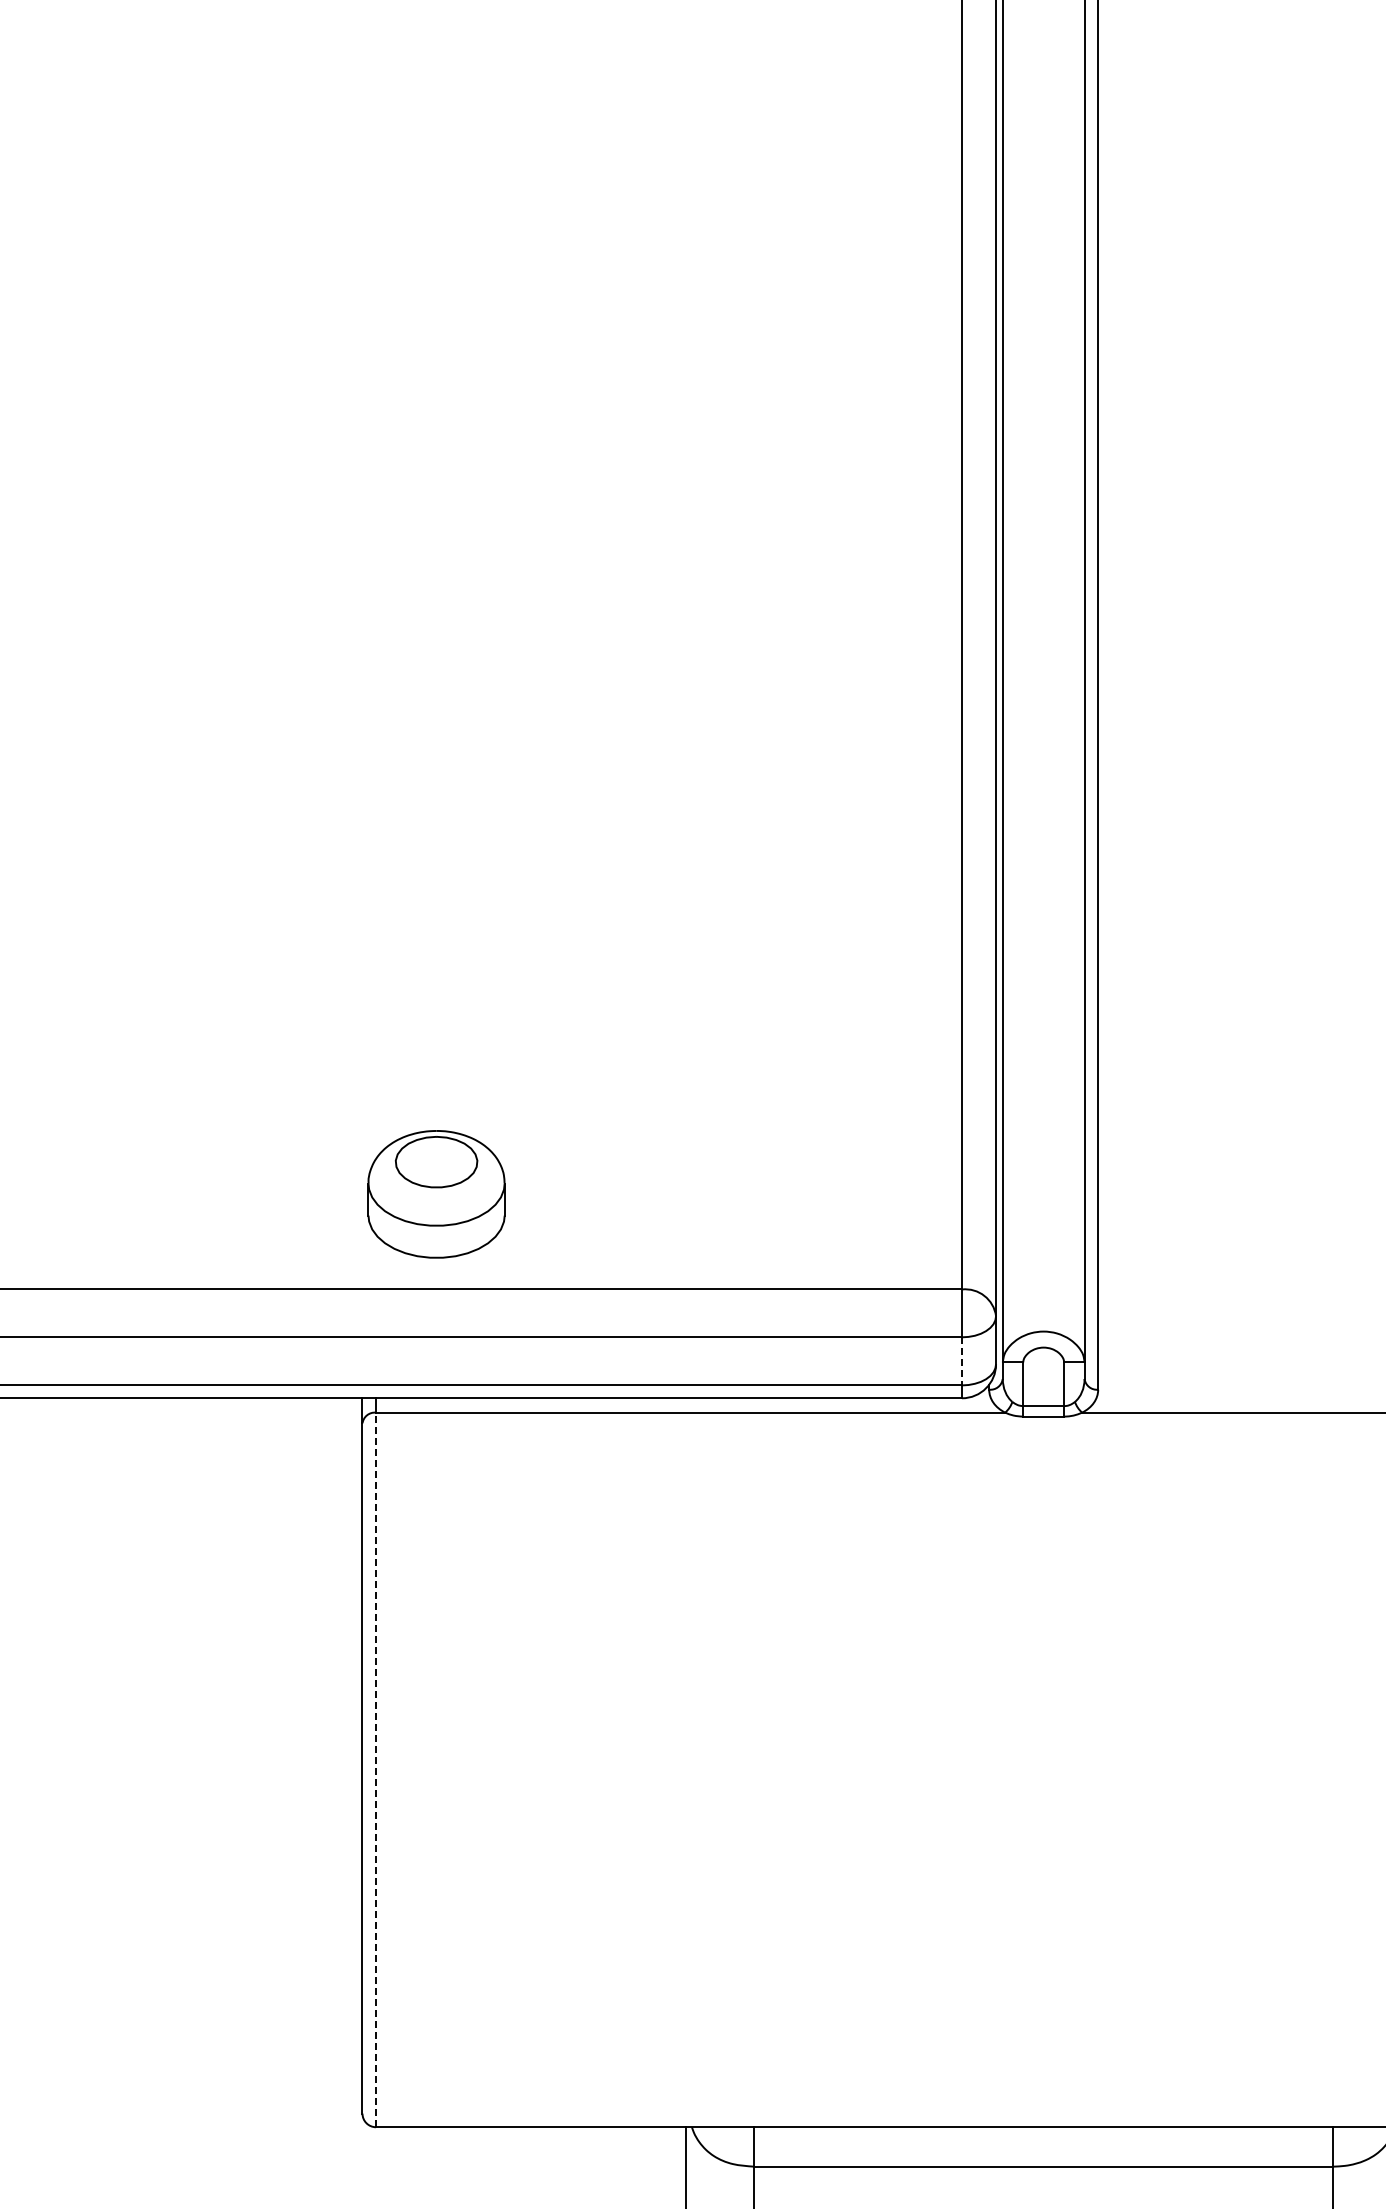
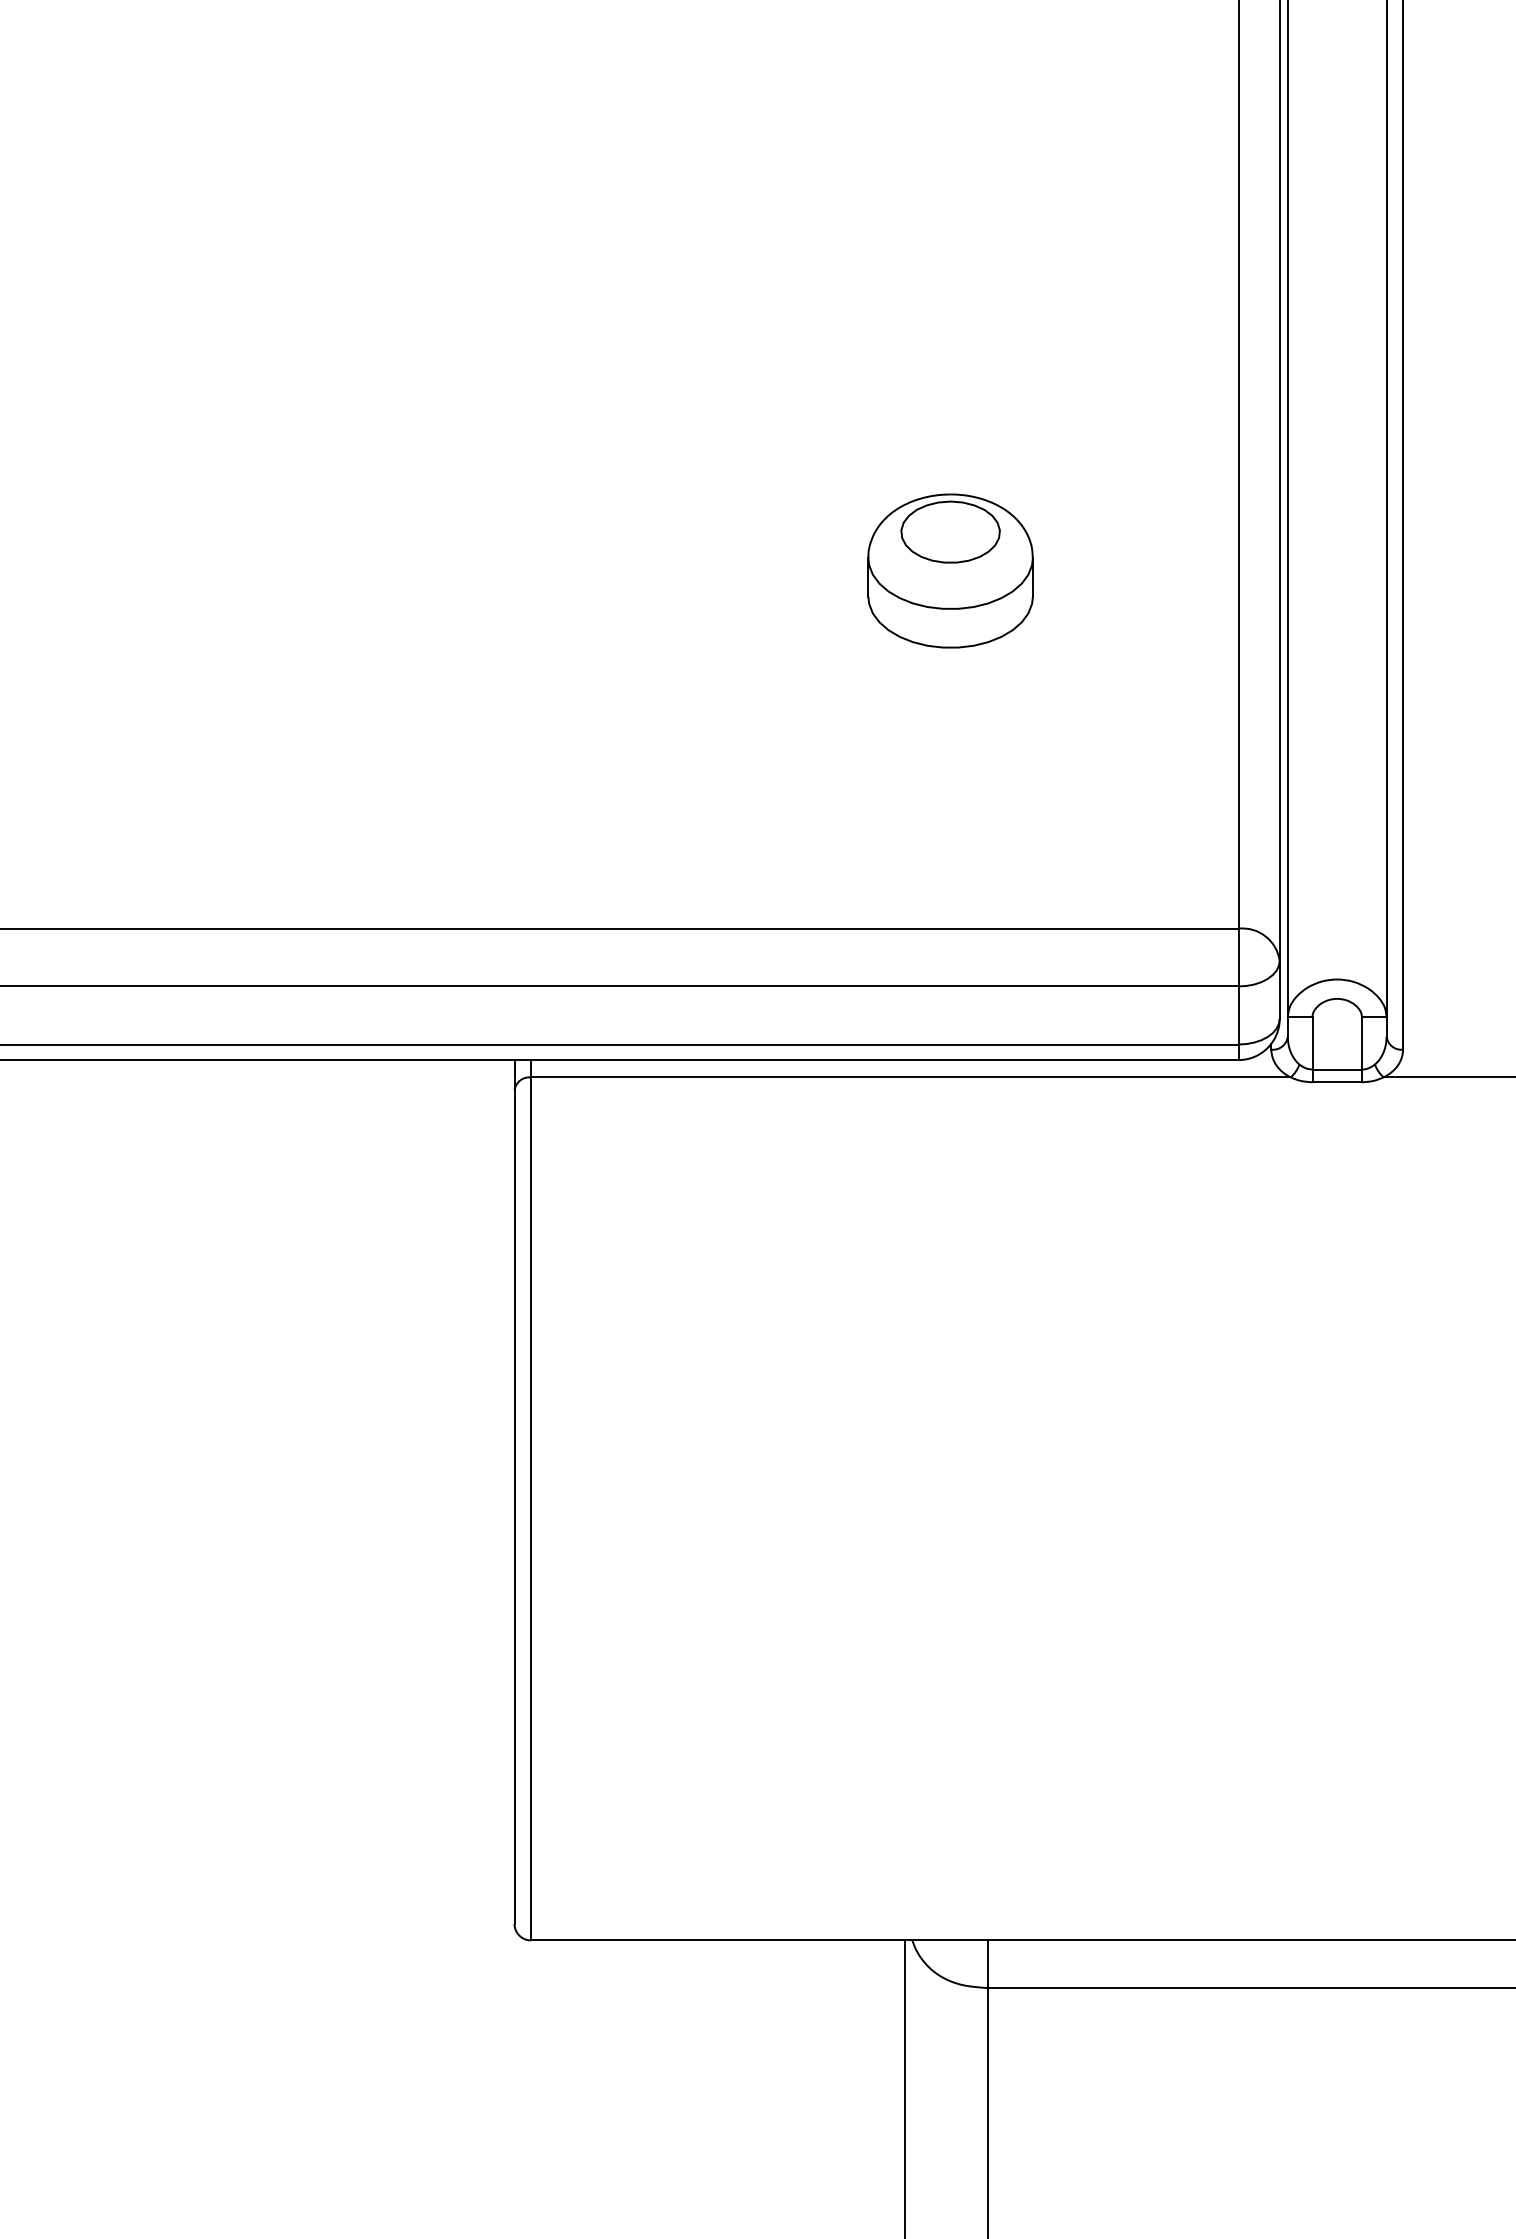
part: (436, 1194) -> (950, 571), moved
line: (962, 1361) -> (1239, 1015), dashed -> solid
line: (376, 1769) -> (531, 1508), dashed -> solid

